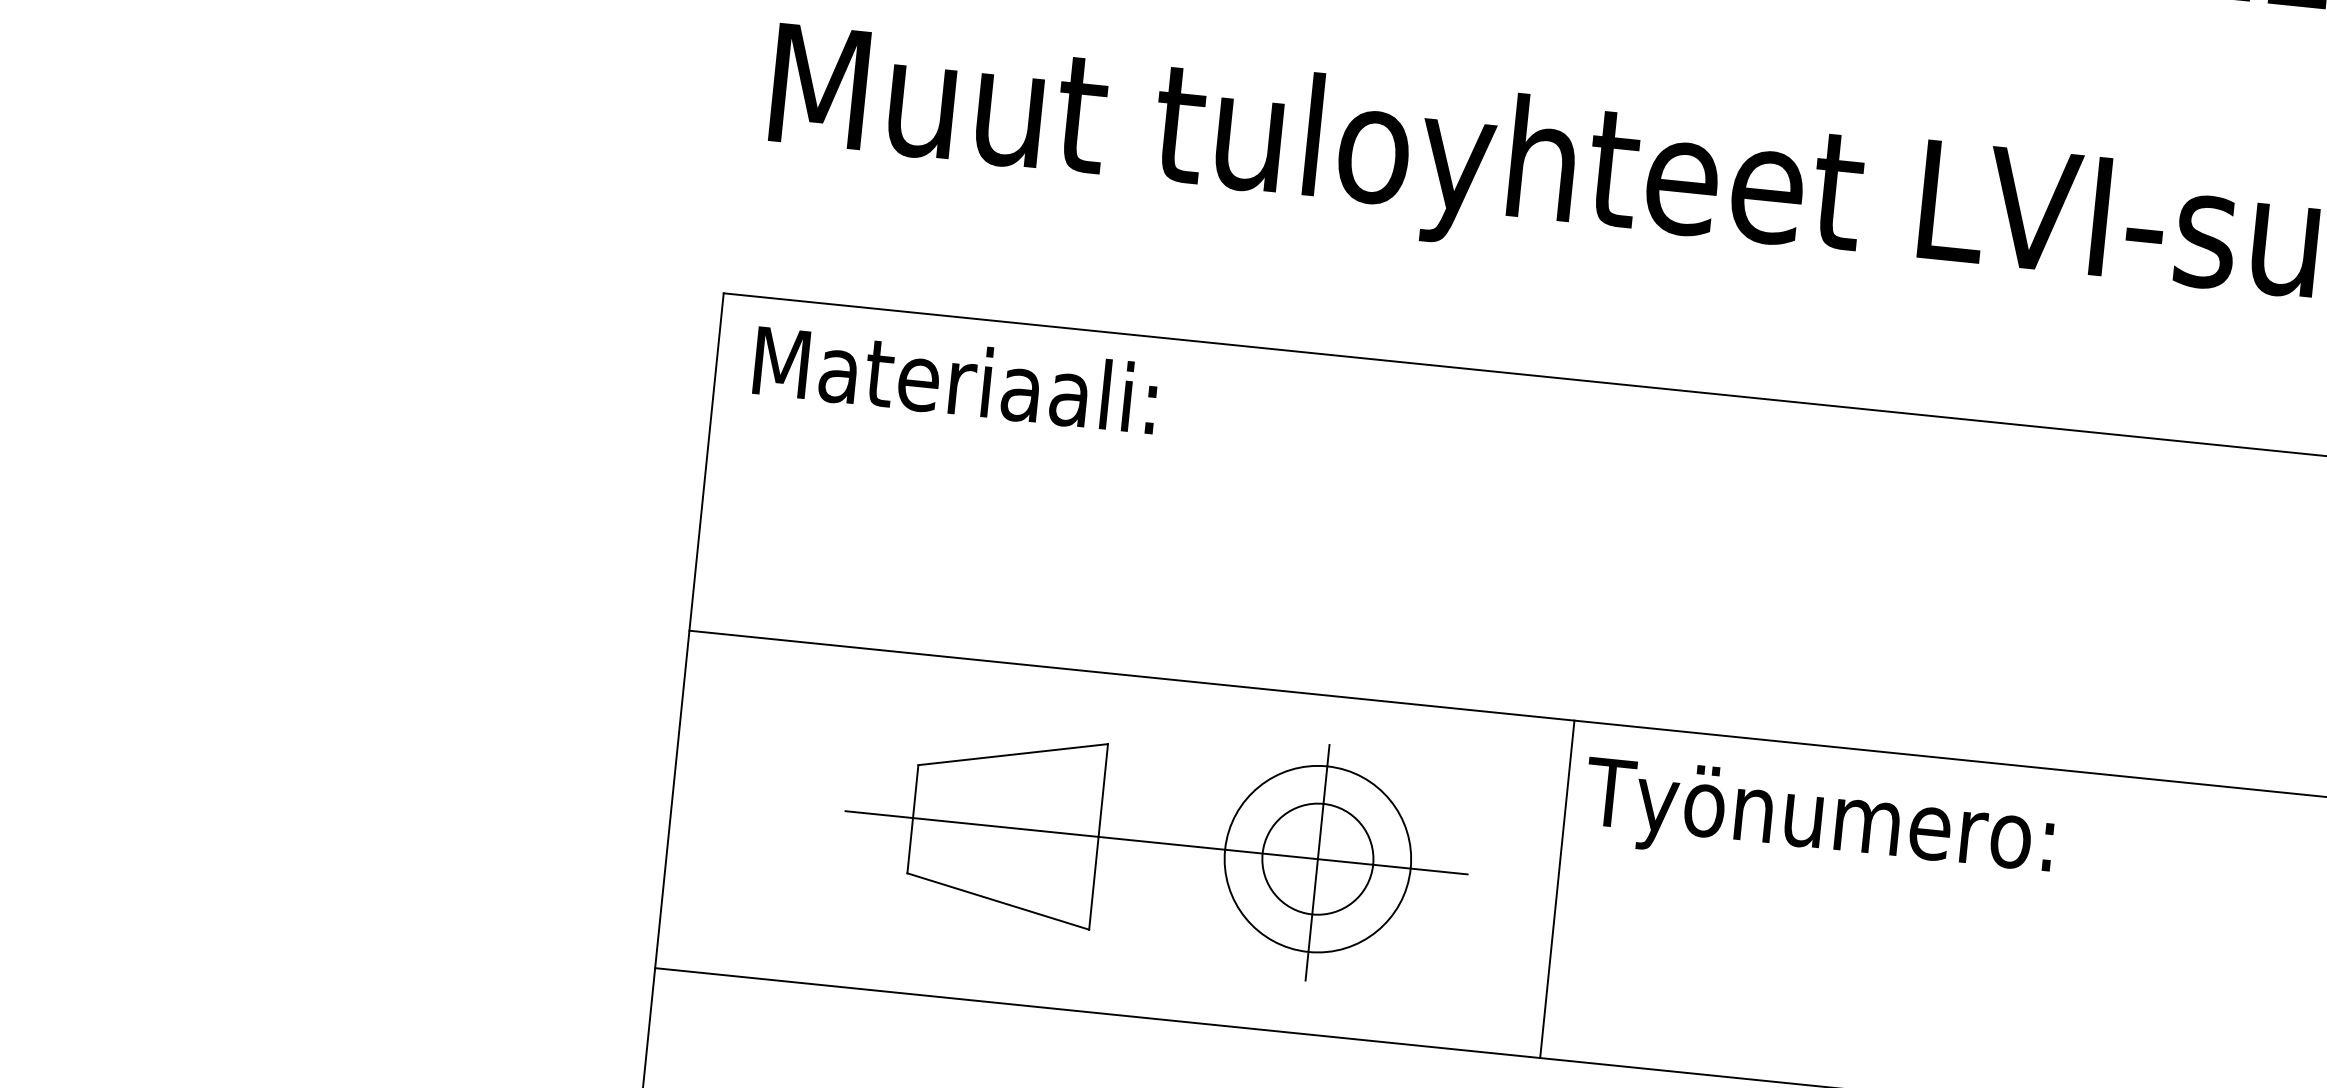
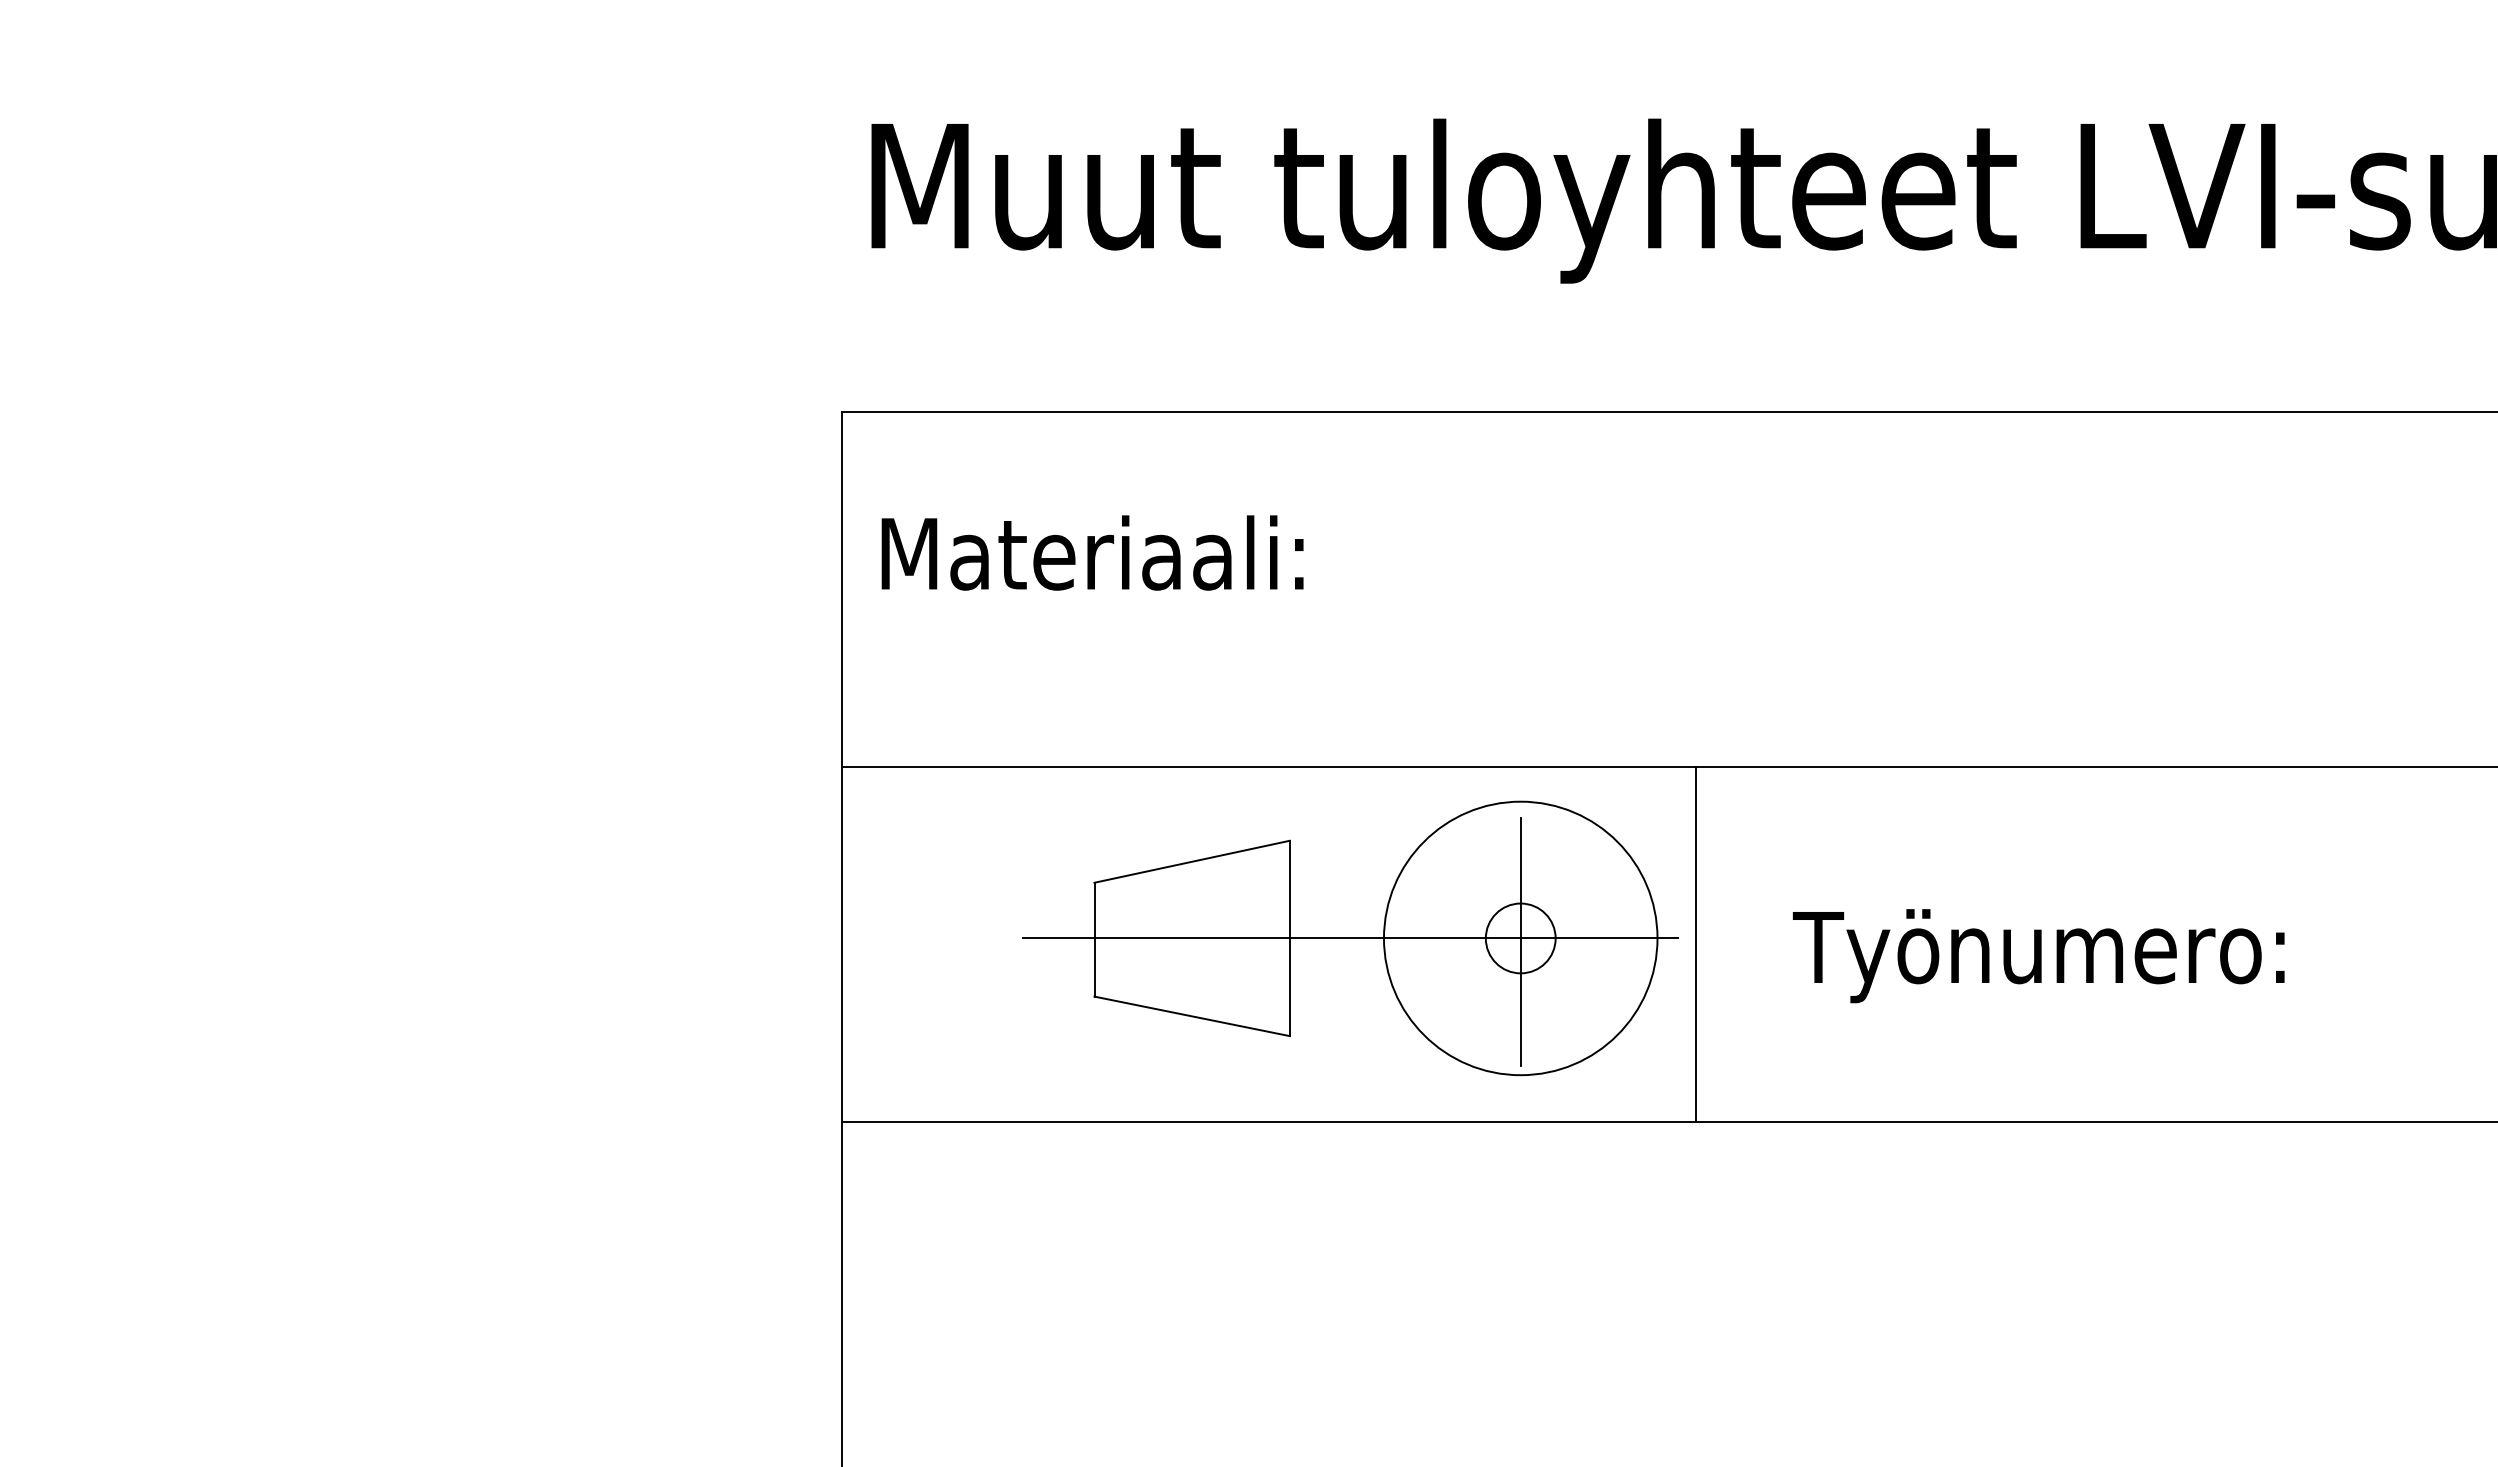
text: (955, 379) -> (1092, 552), moved
text: (1818, 822) -> (2038, 956), moved
circle: (1317, 859) -> (1520, 938), size x0.6
circle: (1317, 859) -> (1520, 938), size x1.4
line: (1557, 889) -> (1696, 944), moved

